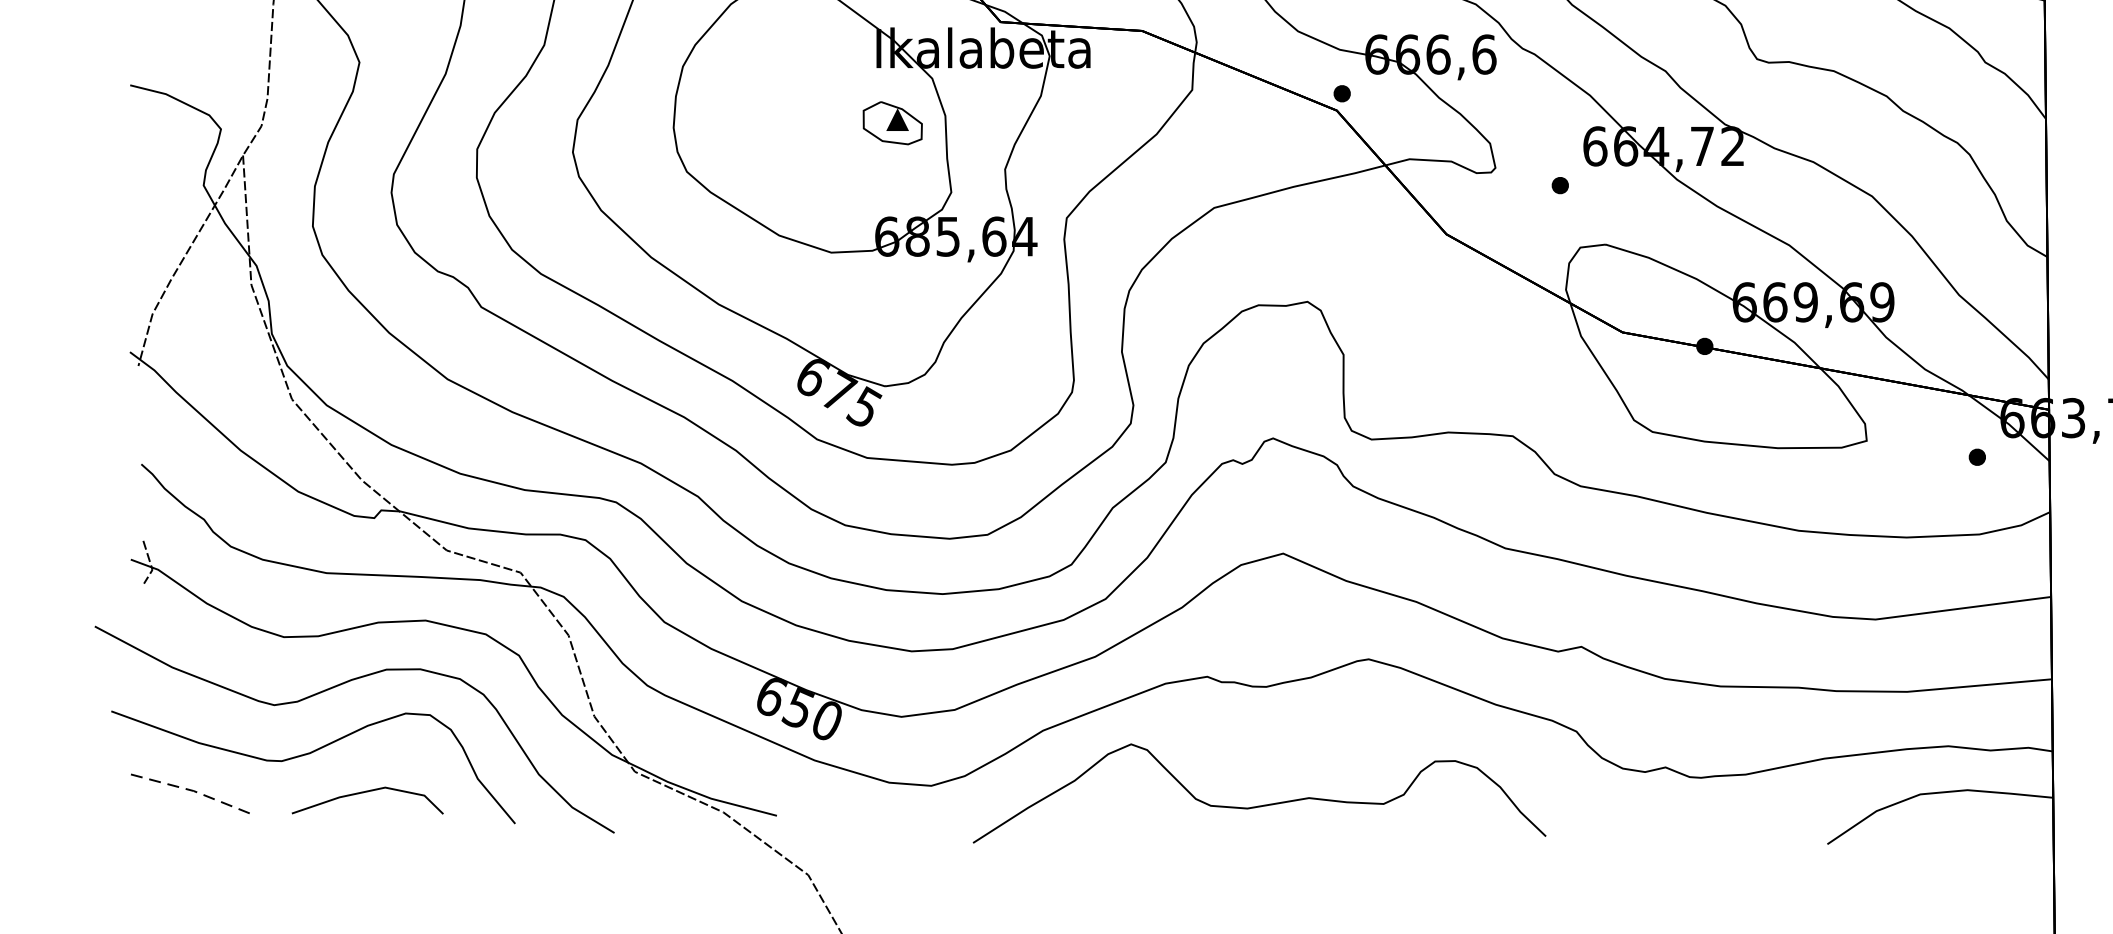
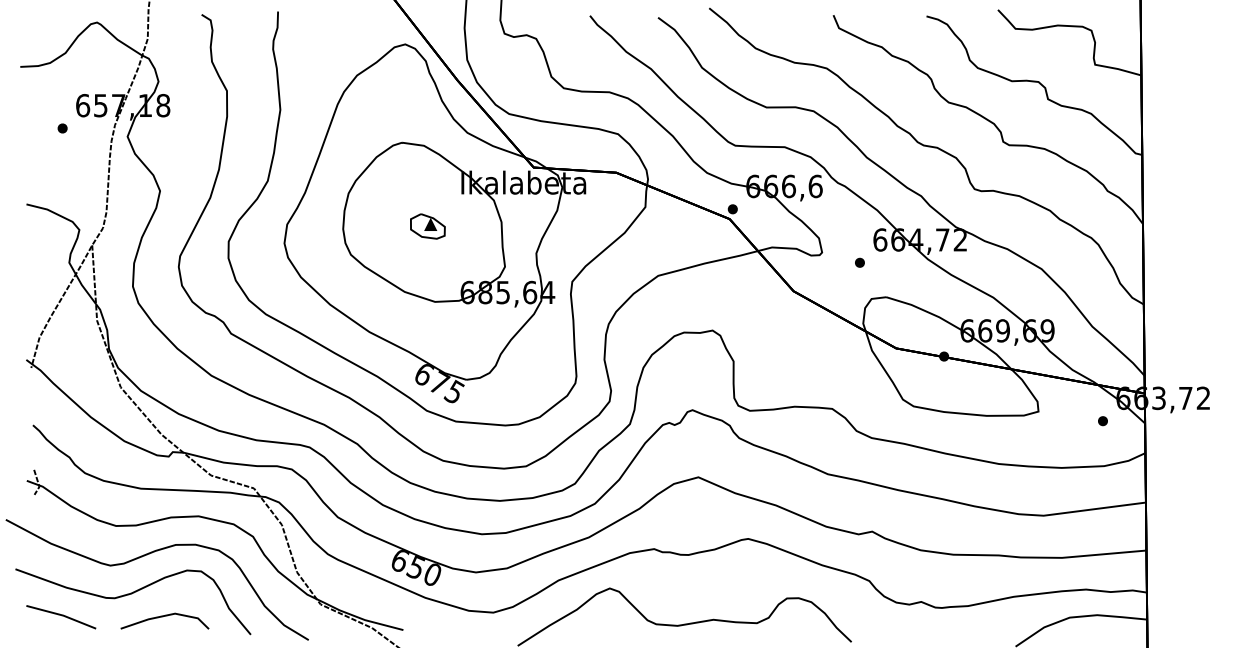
part: (892, 123) -> (427, 226), moved
line: (191, 790) -> (62, 615), dashed -> solid

